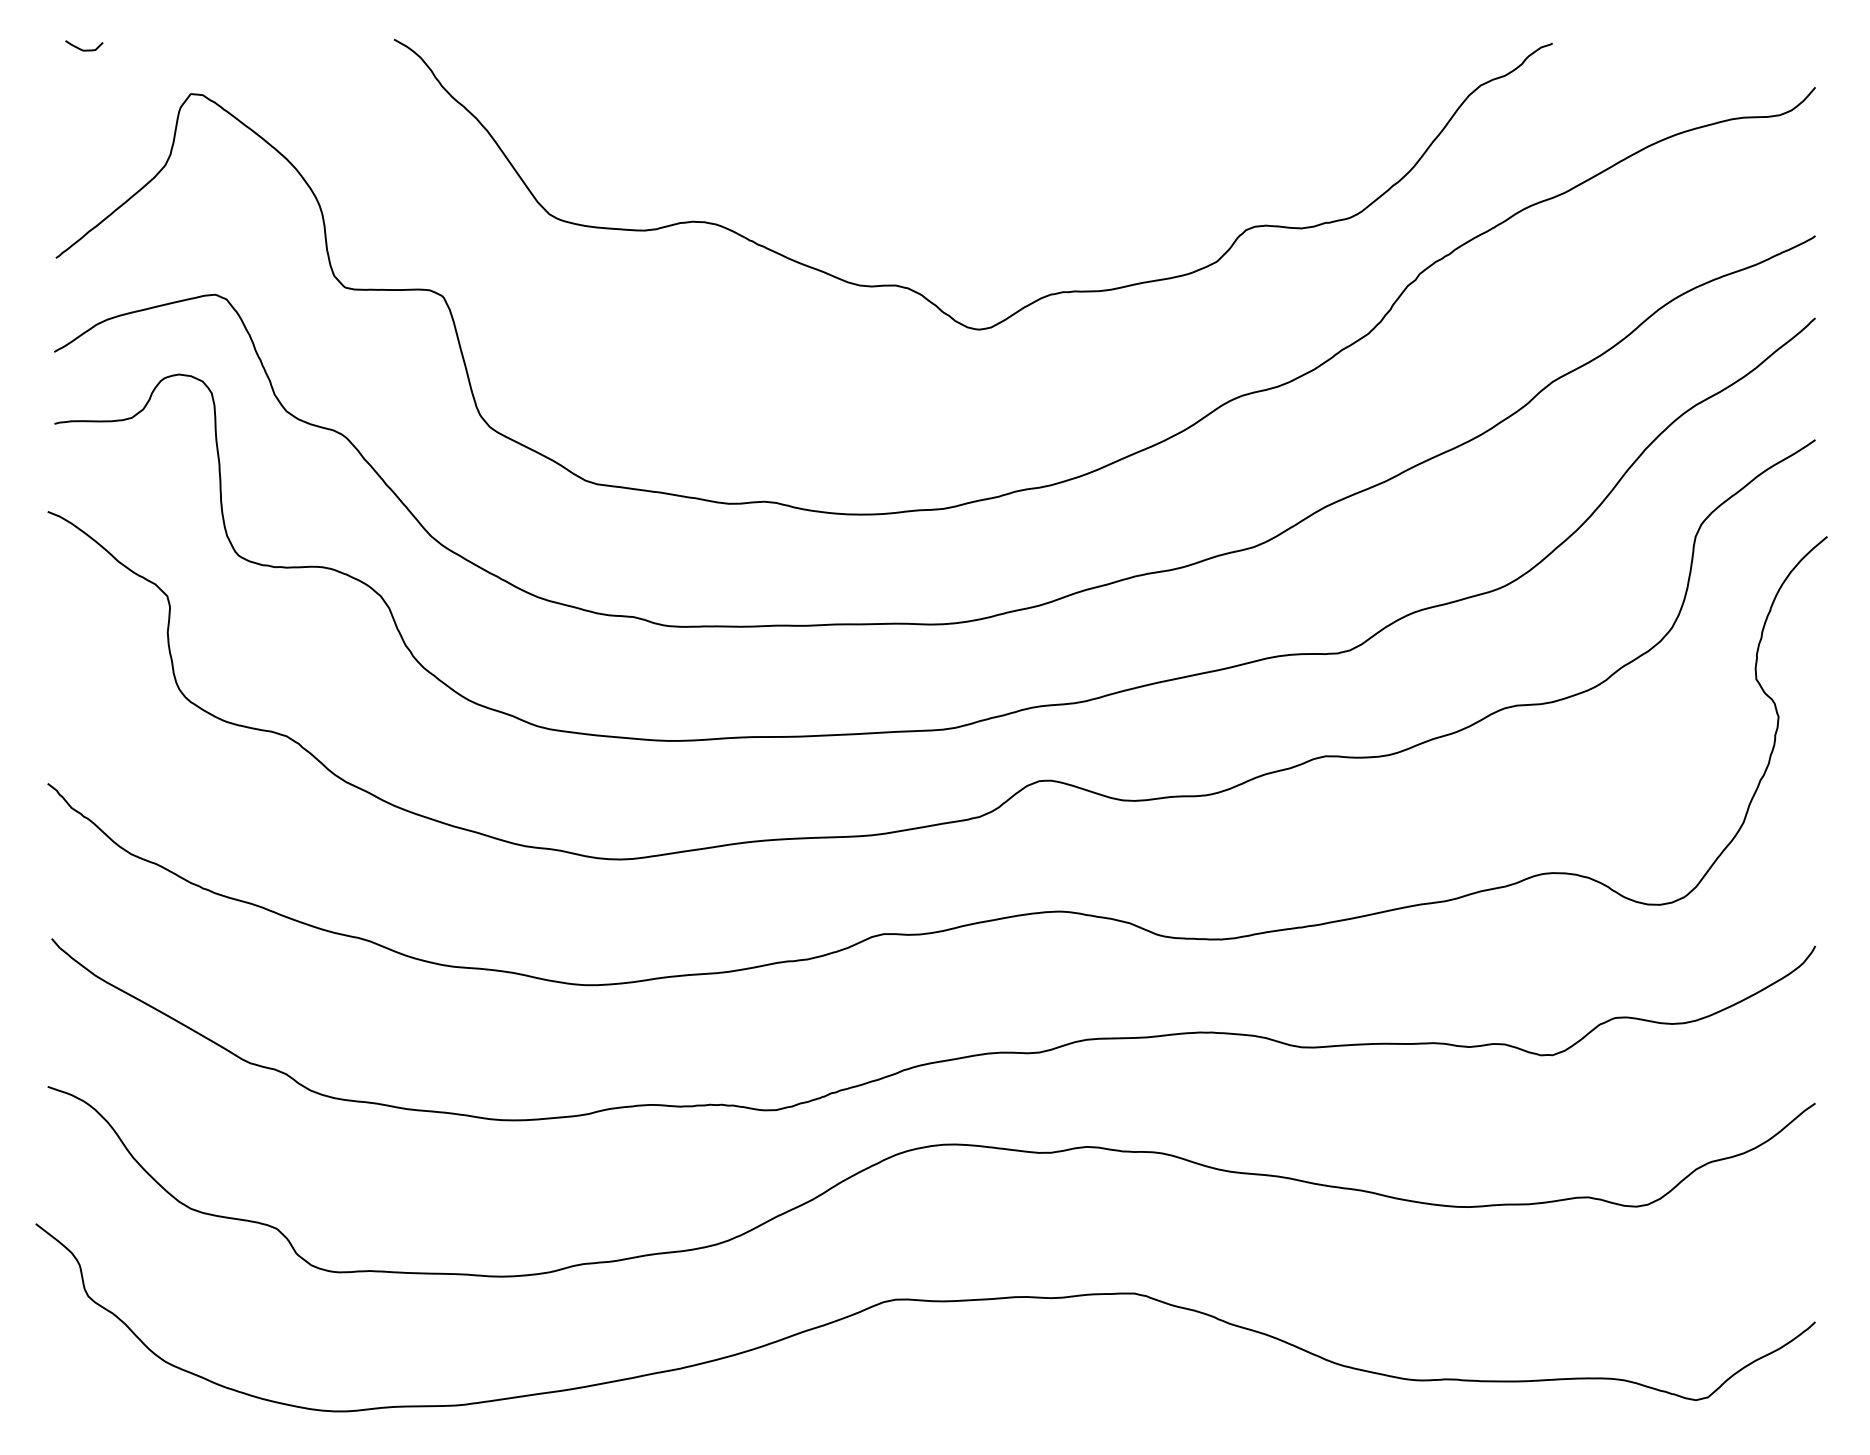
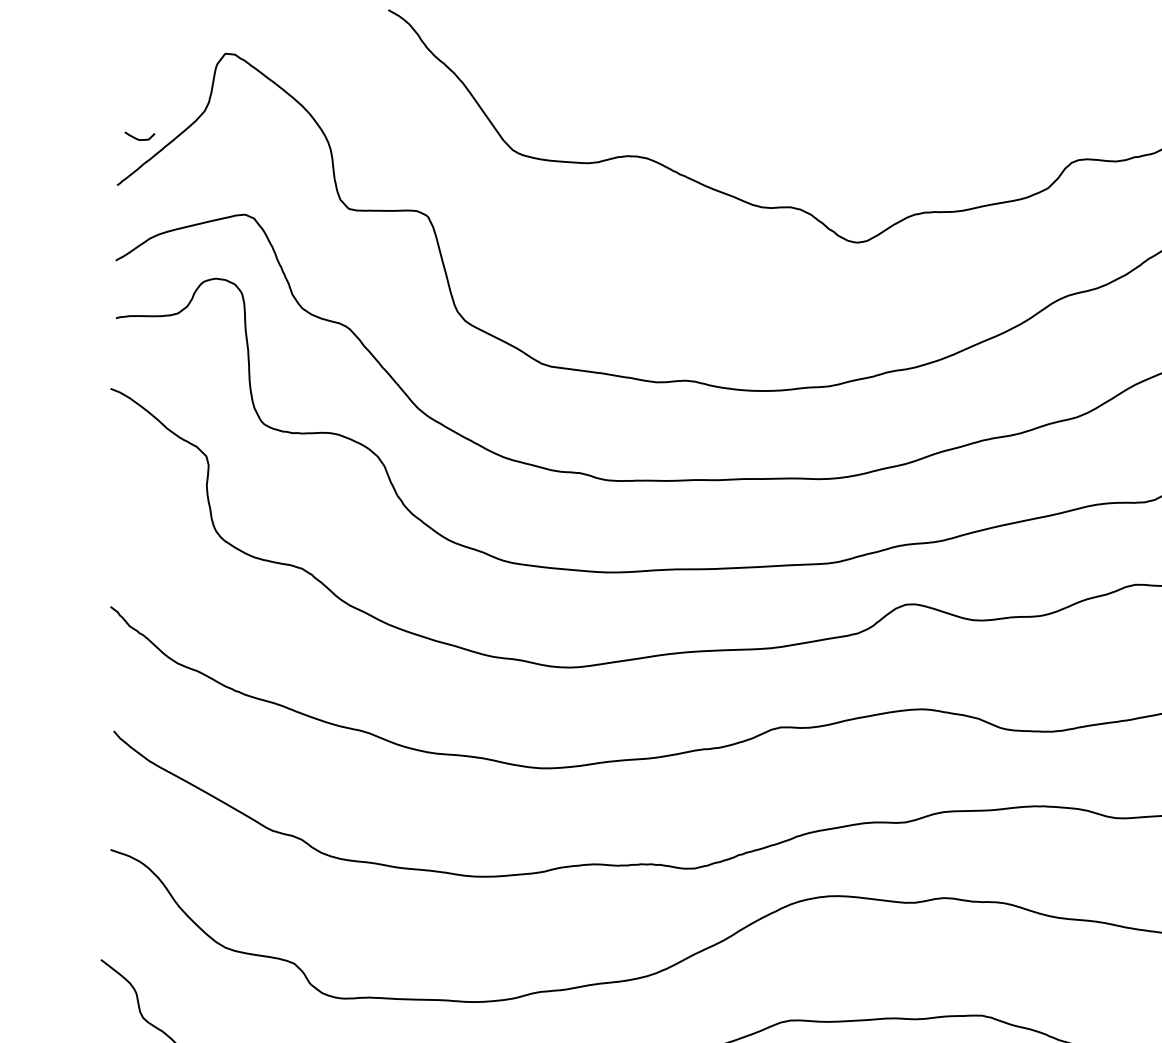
curve: (84, 49) -> (140, 139), moved

